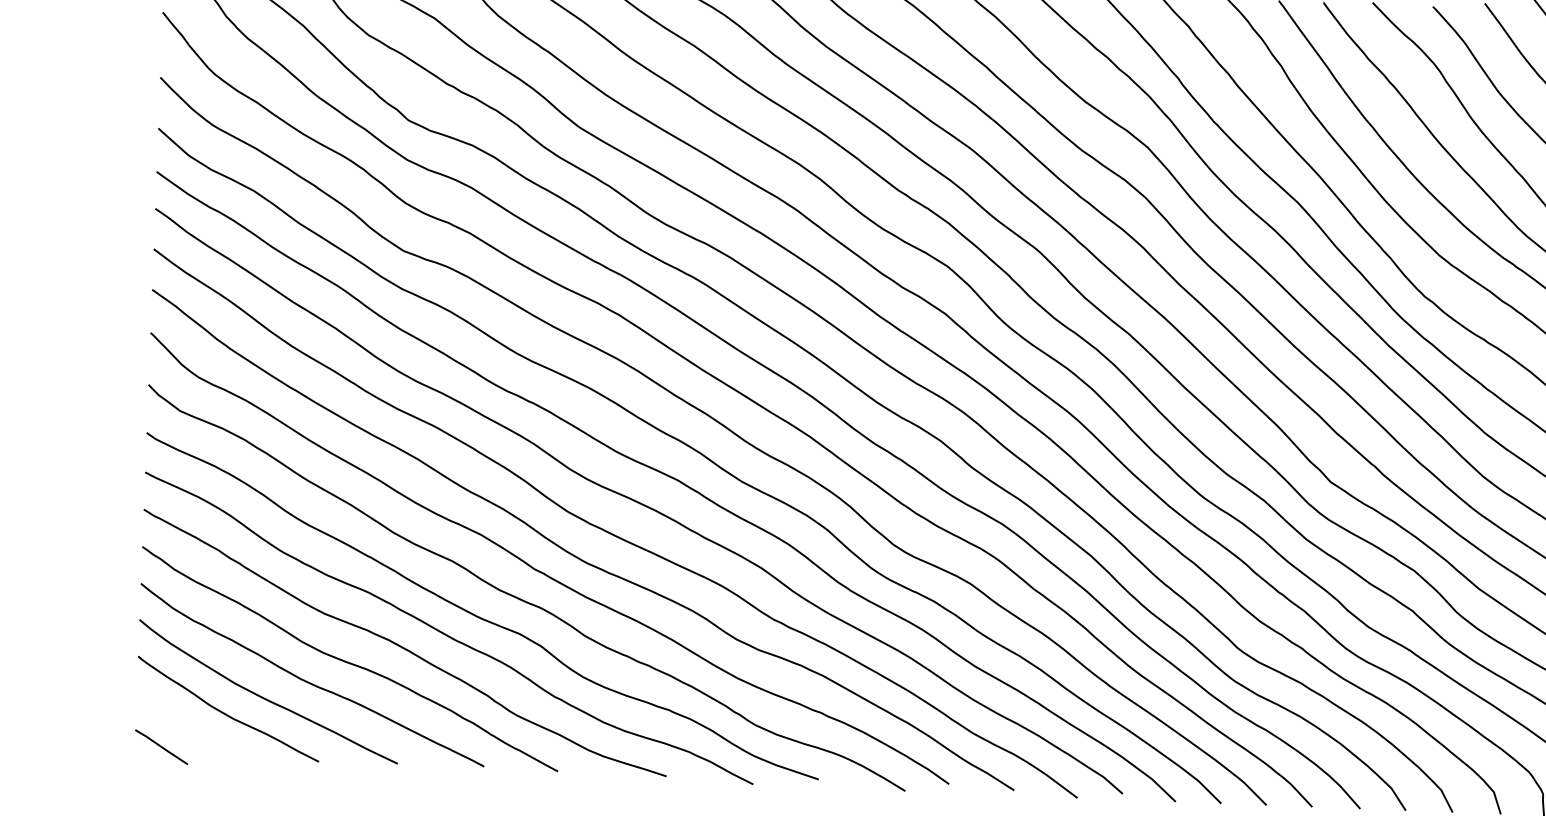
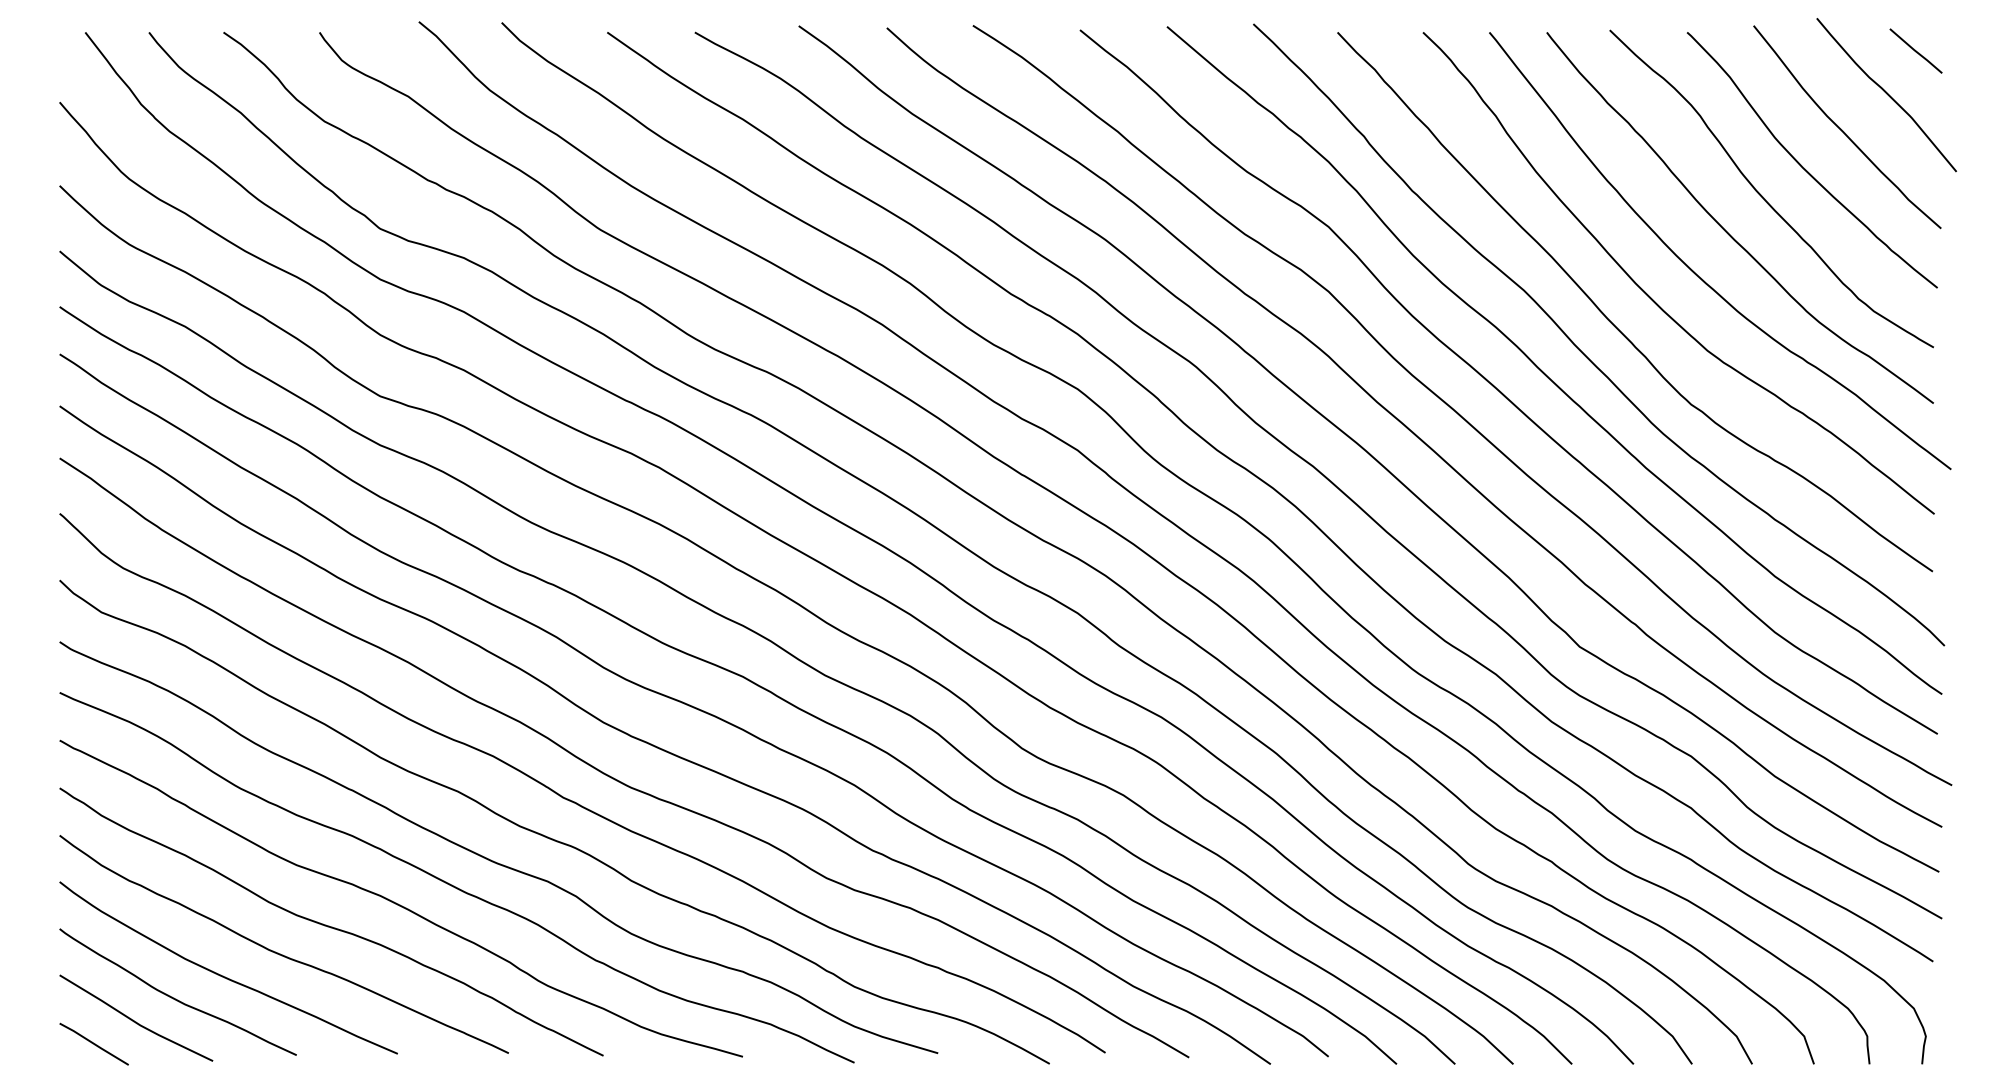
line: (192, 729) -> (133, 1019), added

